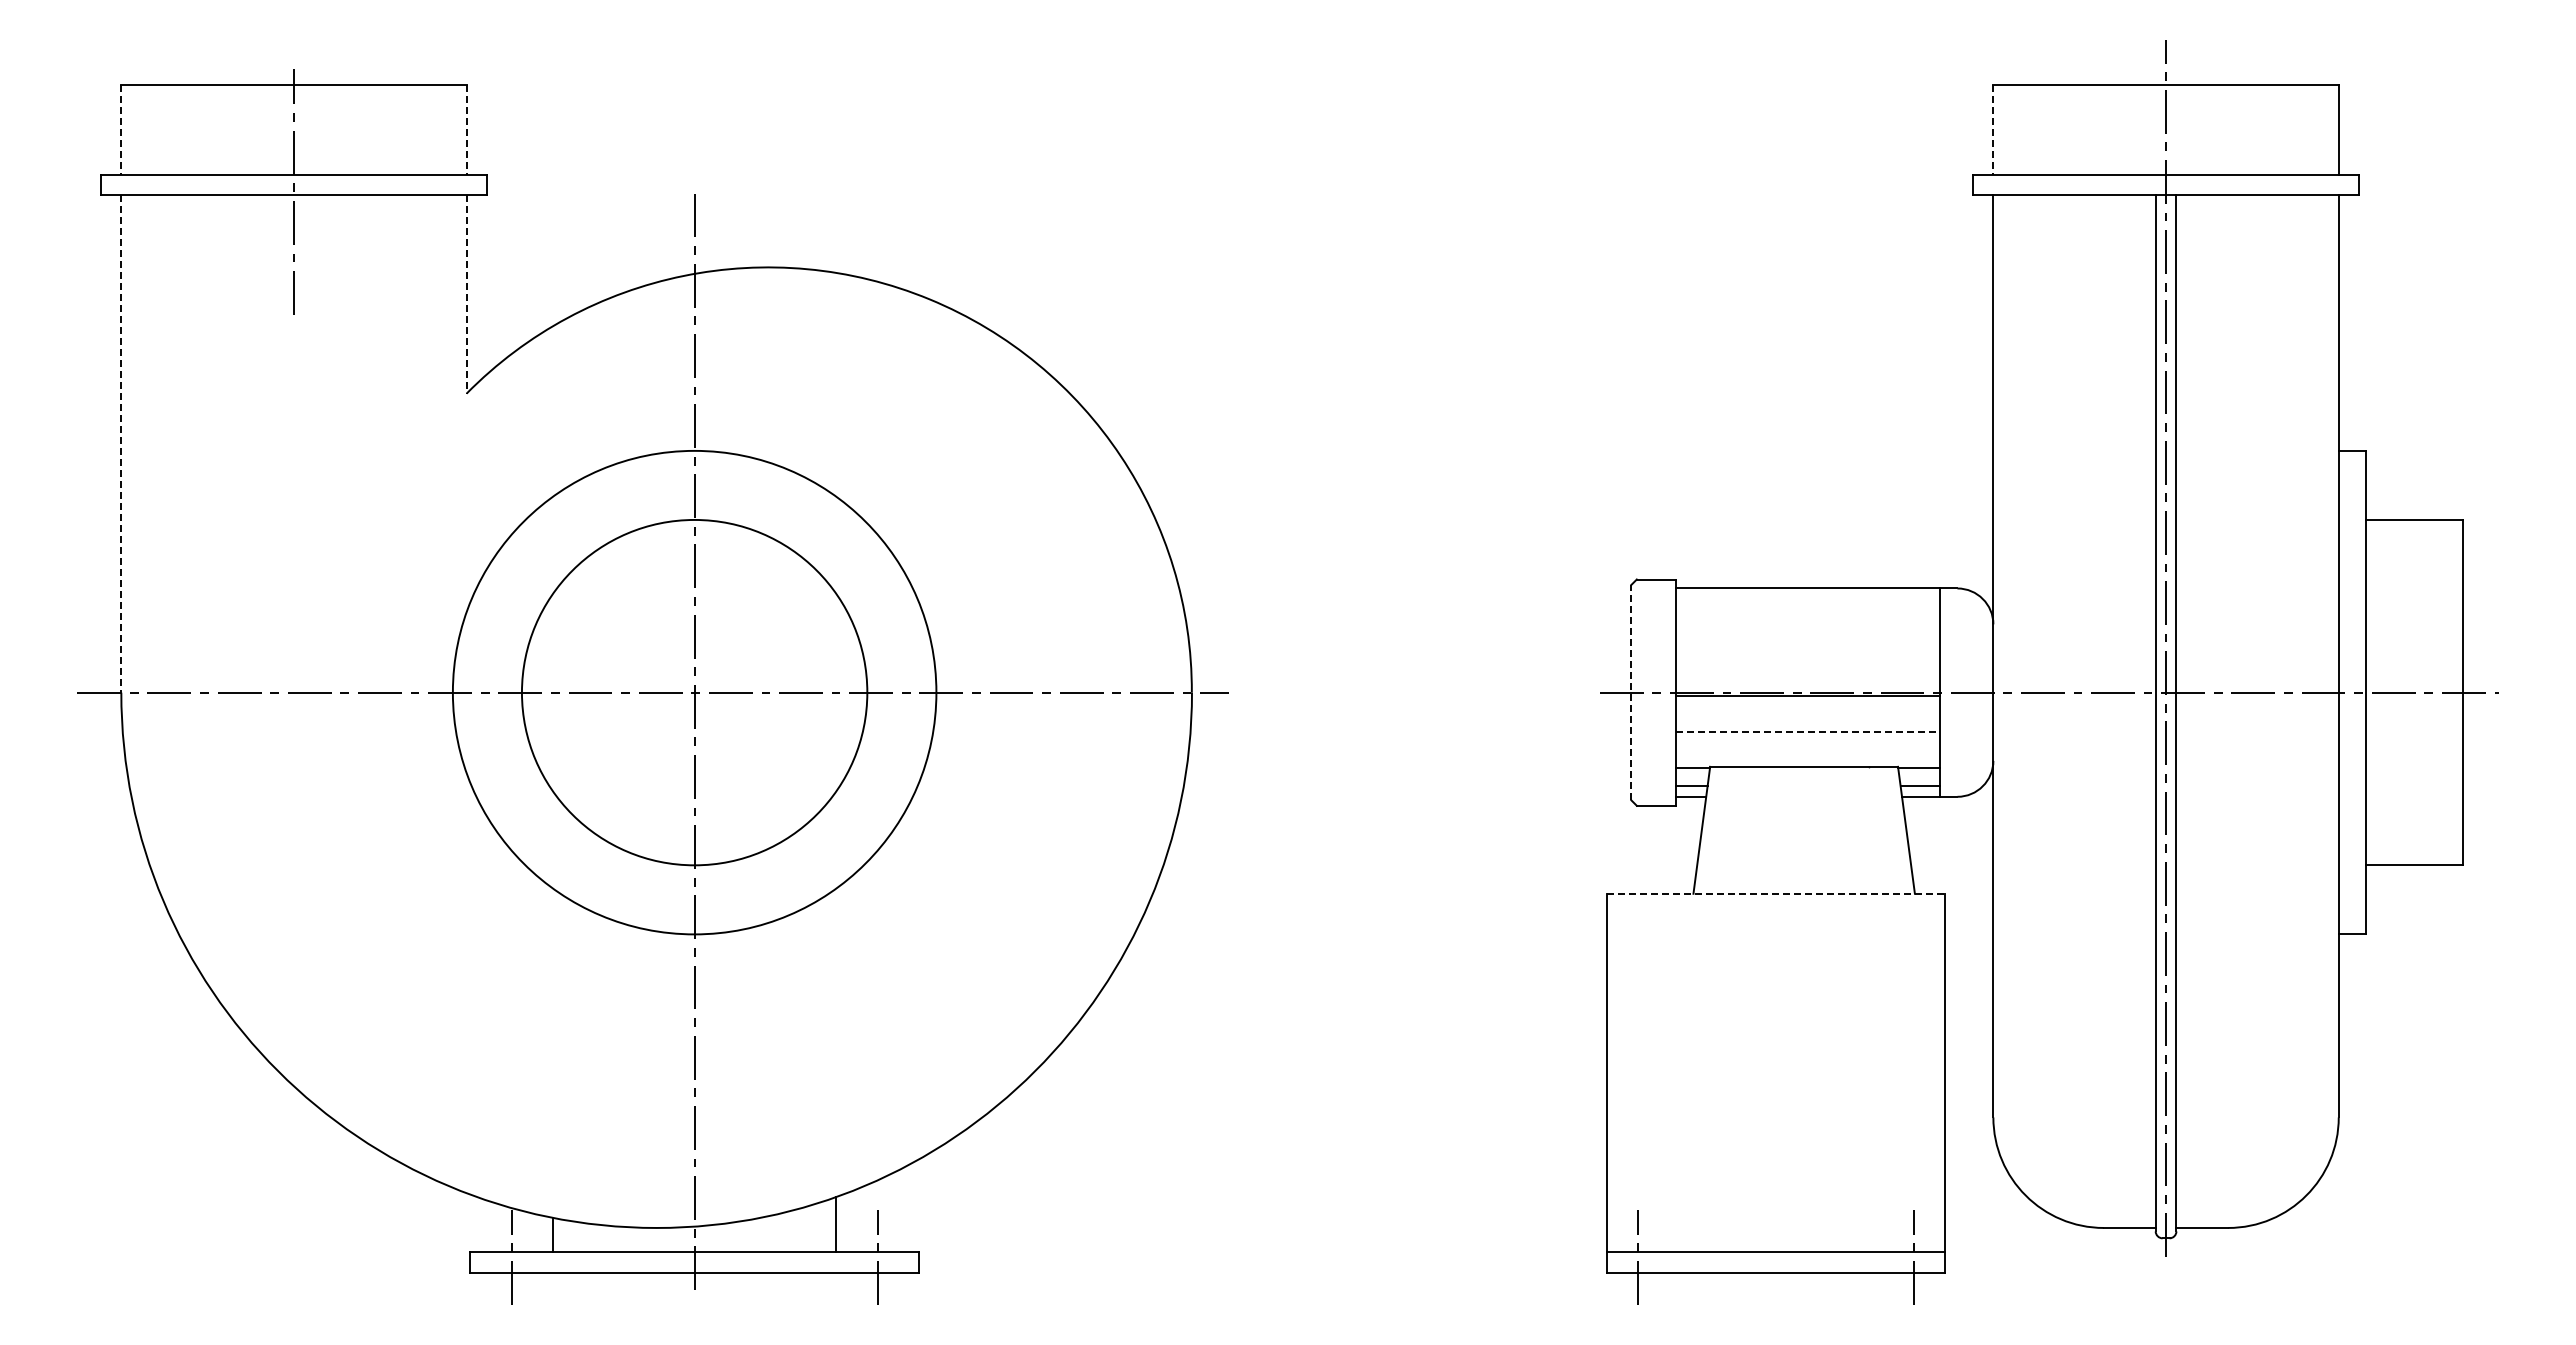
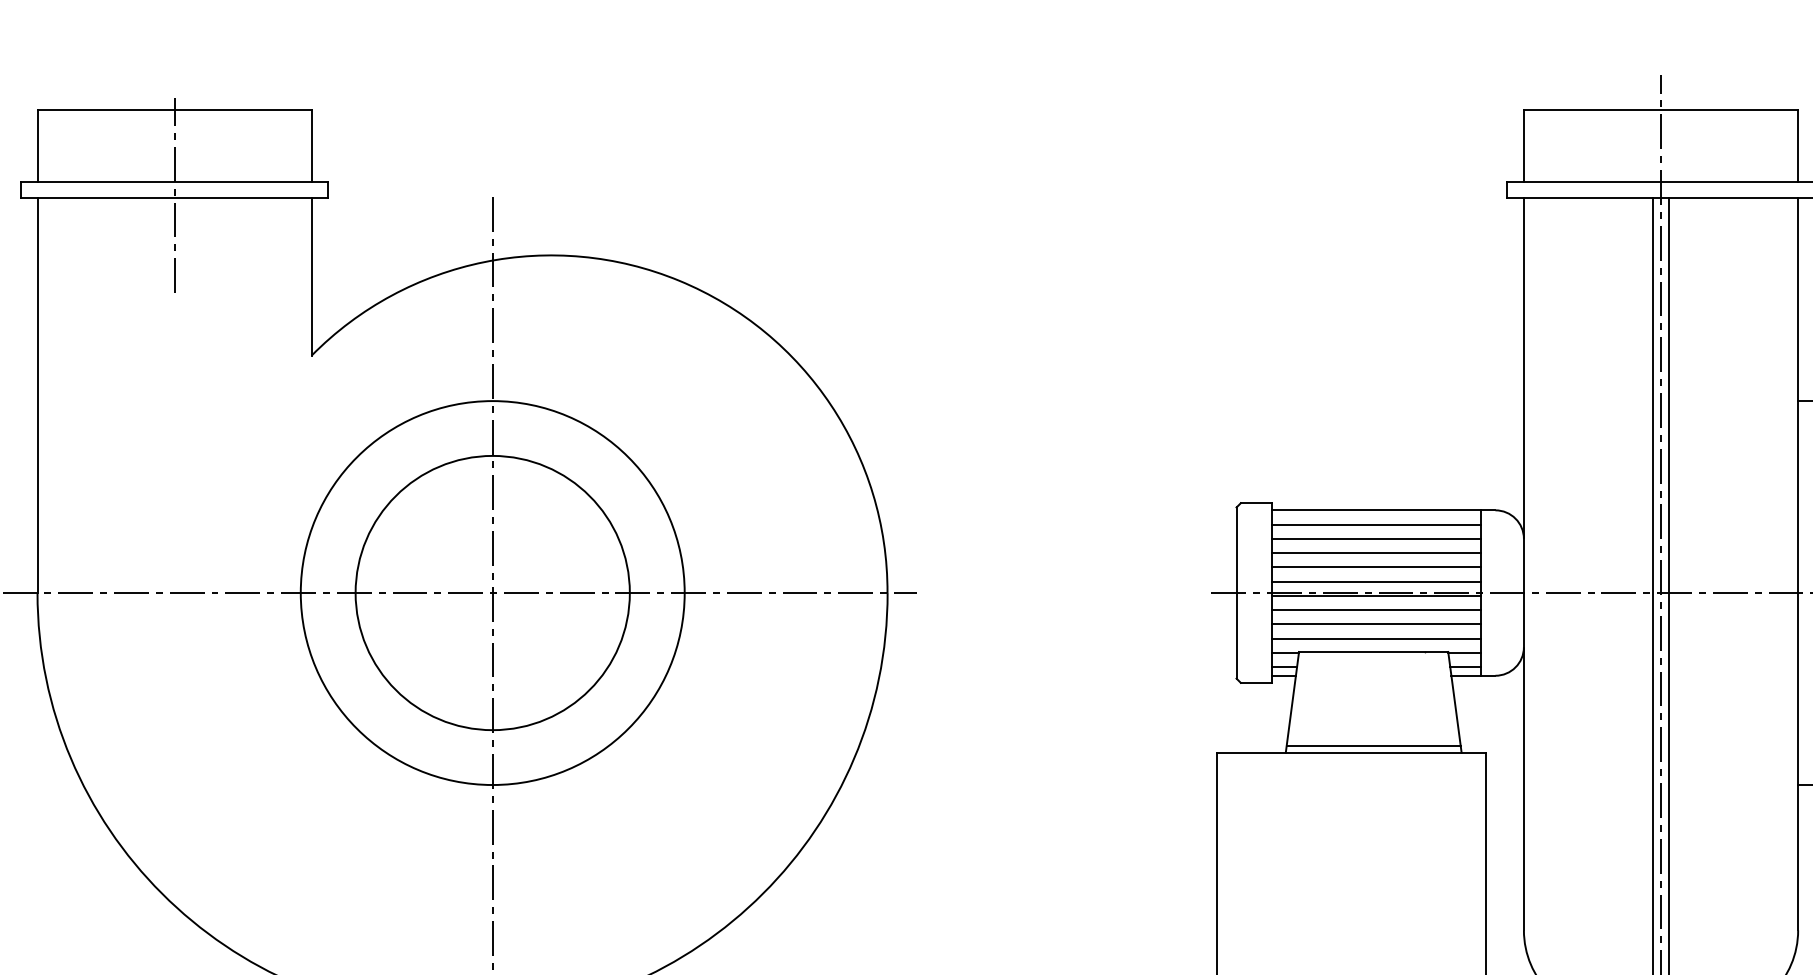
line: (121, 129) -> (37, 145), dashed -> solid
line: (466, 129) -> (311, 145), dashed -> solid
line: (1993, 129) -> (1524, 145), dashed -> solid
line: (466, 294) -> (311, 276), dashed -> solid
line: (121, 443) -> (37, 395), dashed -> solid
line: (1807, 606) -> (1376, 524), added
line: (1807, 624) -> (1376, 538), added
line: (1807, 642) -> (1376, 553), added
line: (1807, 660) -> (1376, 567), added
line: (1807, 678) -> (1376, 581), added
line: (1631, 692) -> (1236, 592), dashed -> solid
line: (1807, 714) -> (1376, 610), added
line: (1807, 732) -> (1376, 624), dashed -> solid
line: (1807, 750) -> (1376, 638), added
line: (1803, 884) -> (1373, 745), added
line: (1776, 893) -> (1351, 752), dashed -> solid

